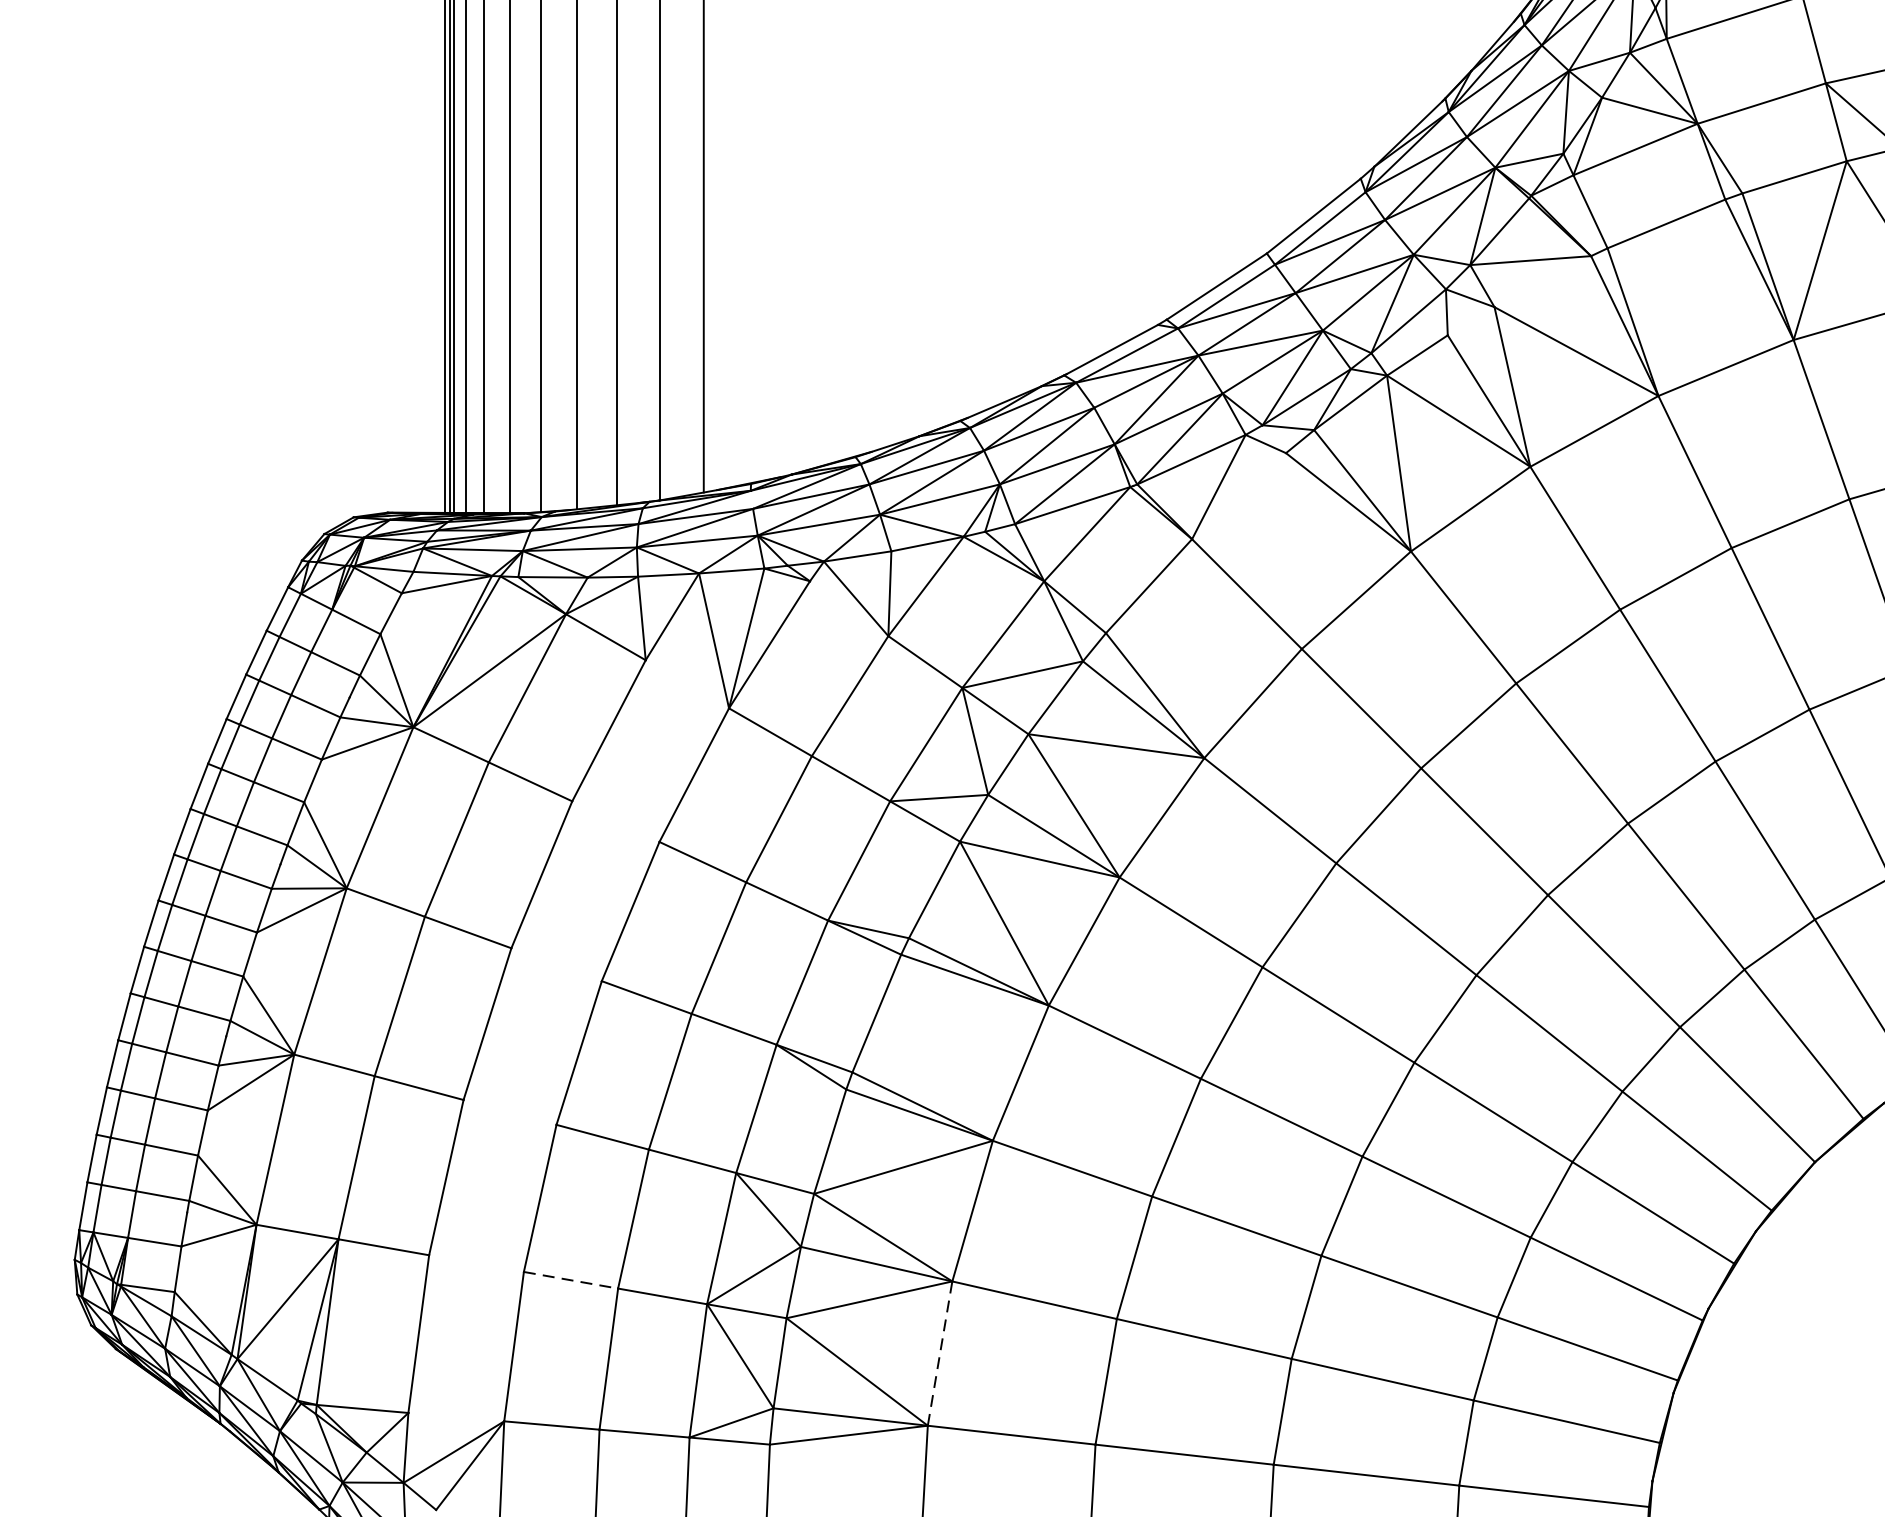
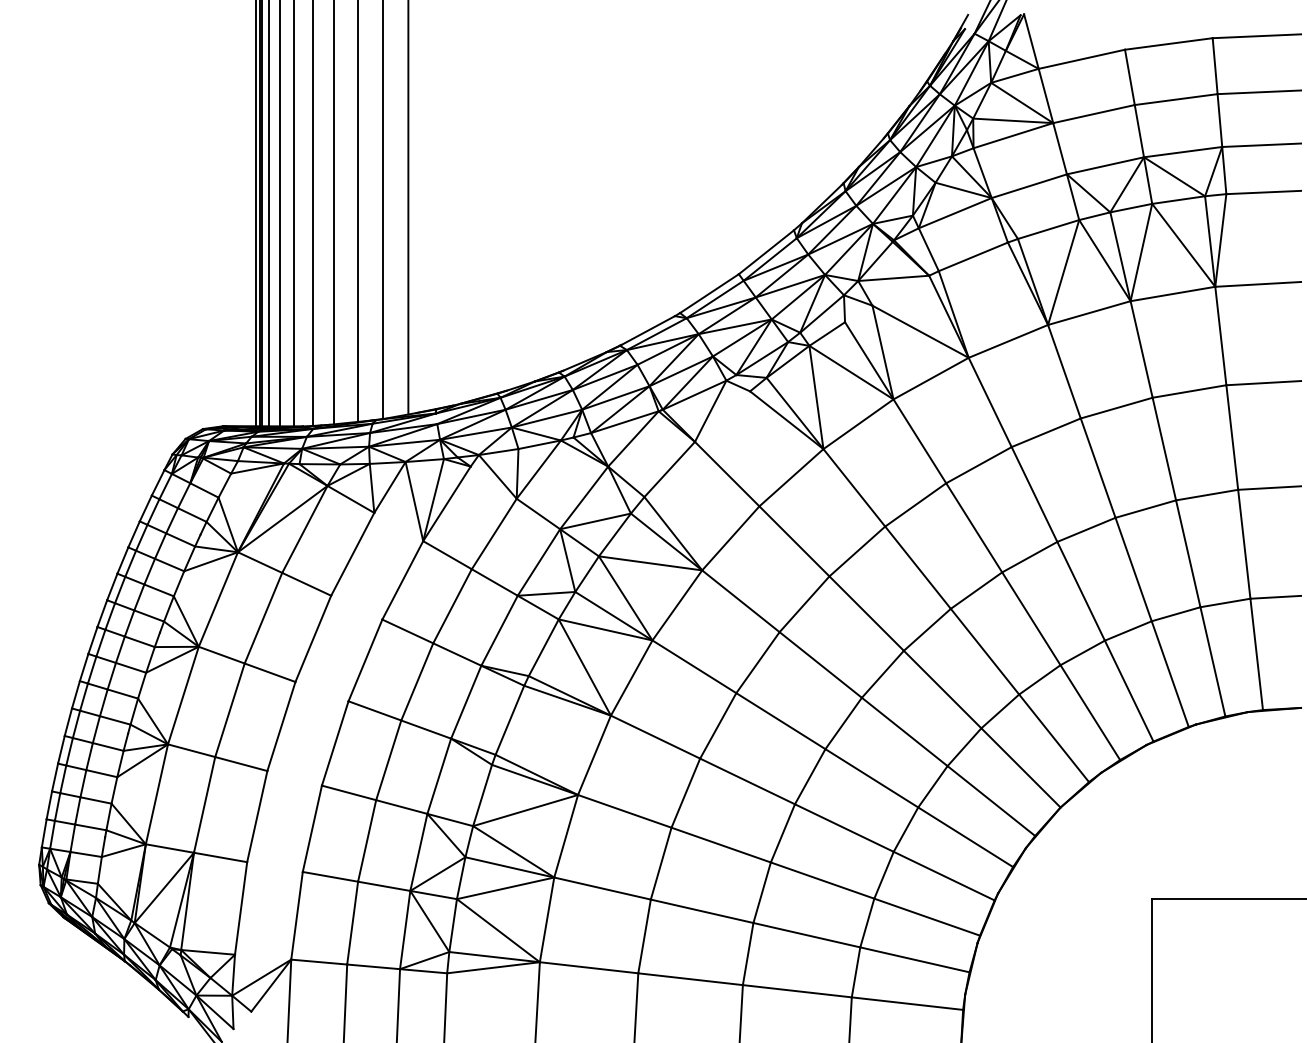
line: (571, 1279) -> (330, 876), dashed -> solid
line: (940, 1352) -> (547, 919), dashed -> solid

